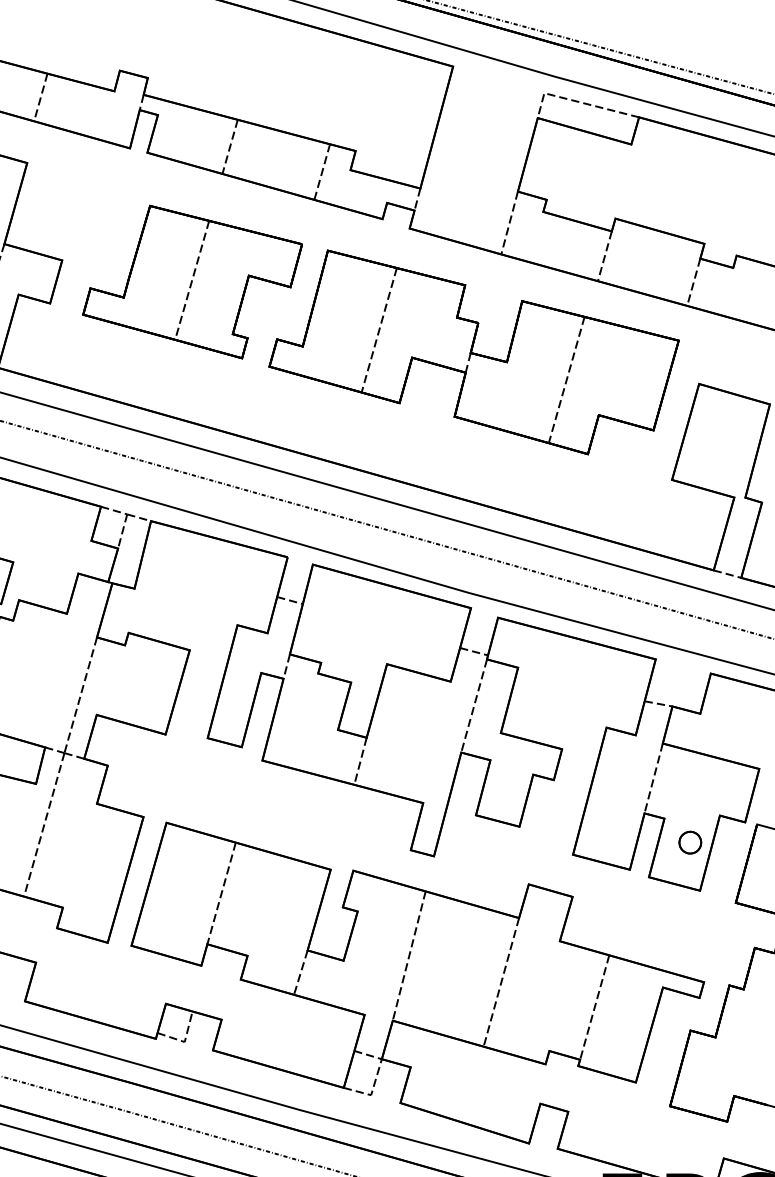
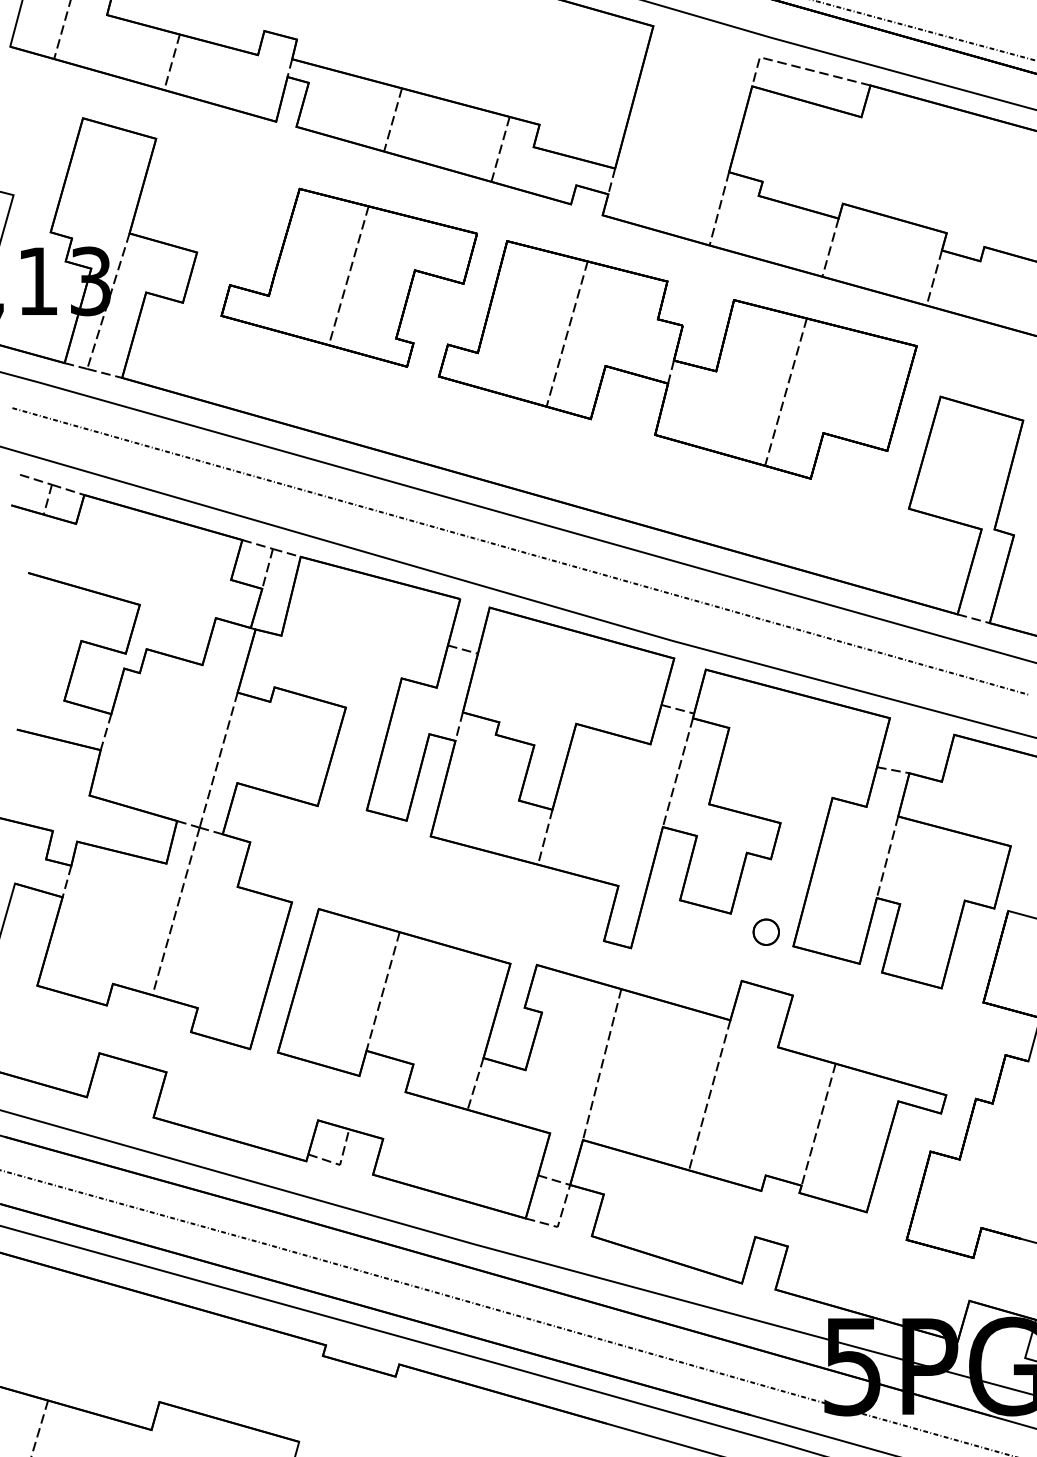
part: (689, 842) -> (765, 931), moved

